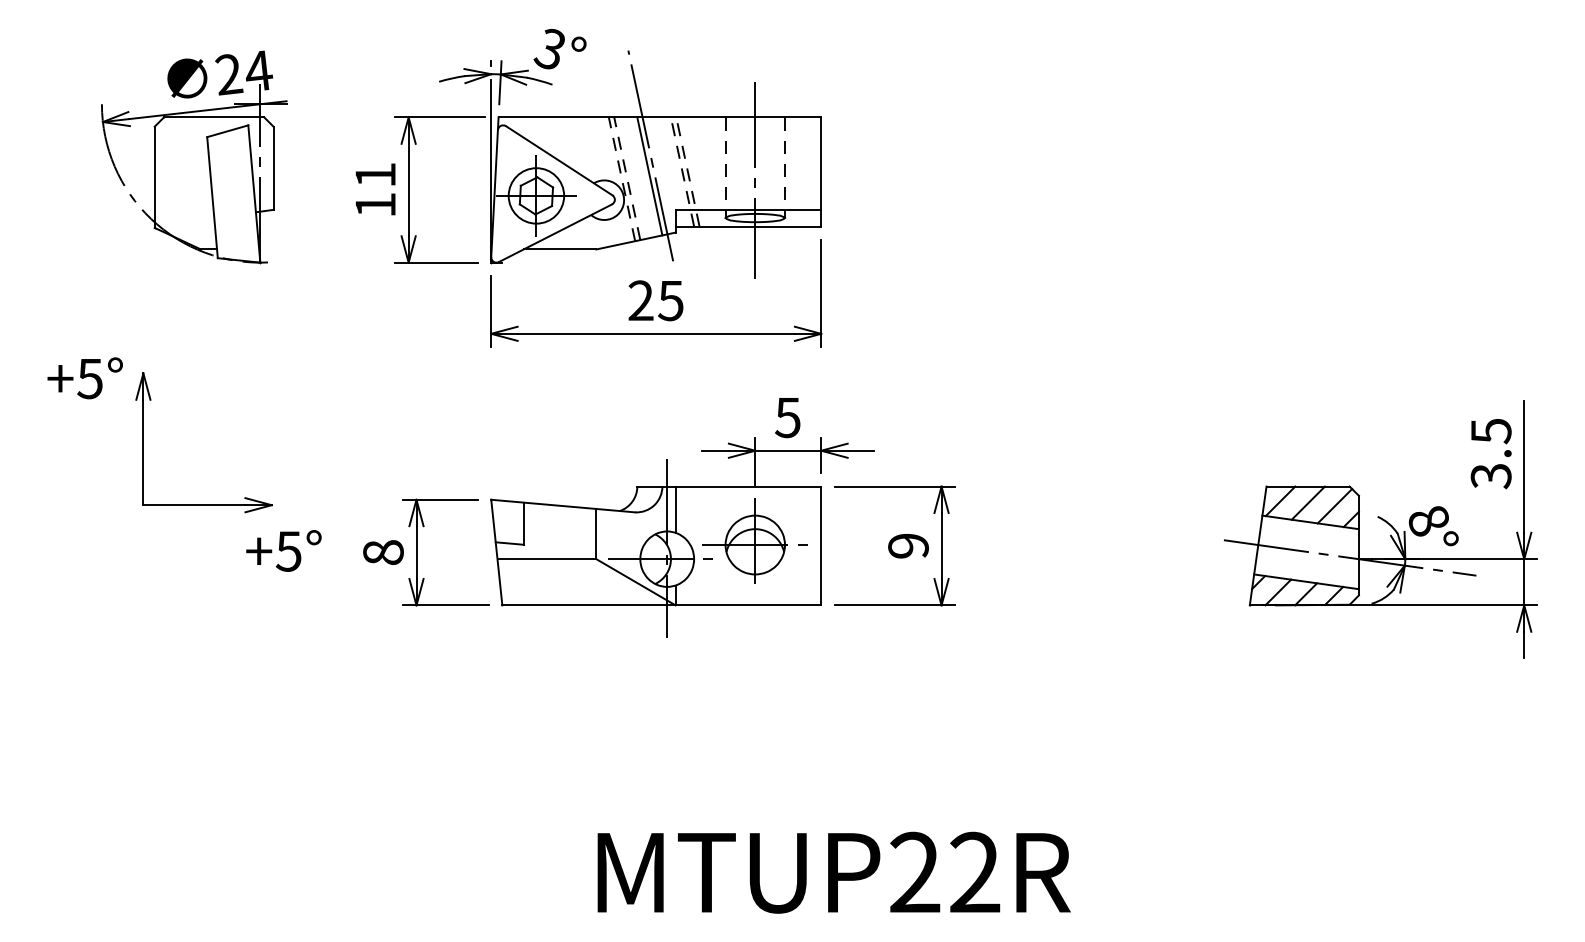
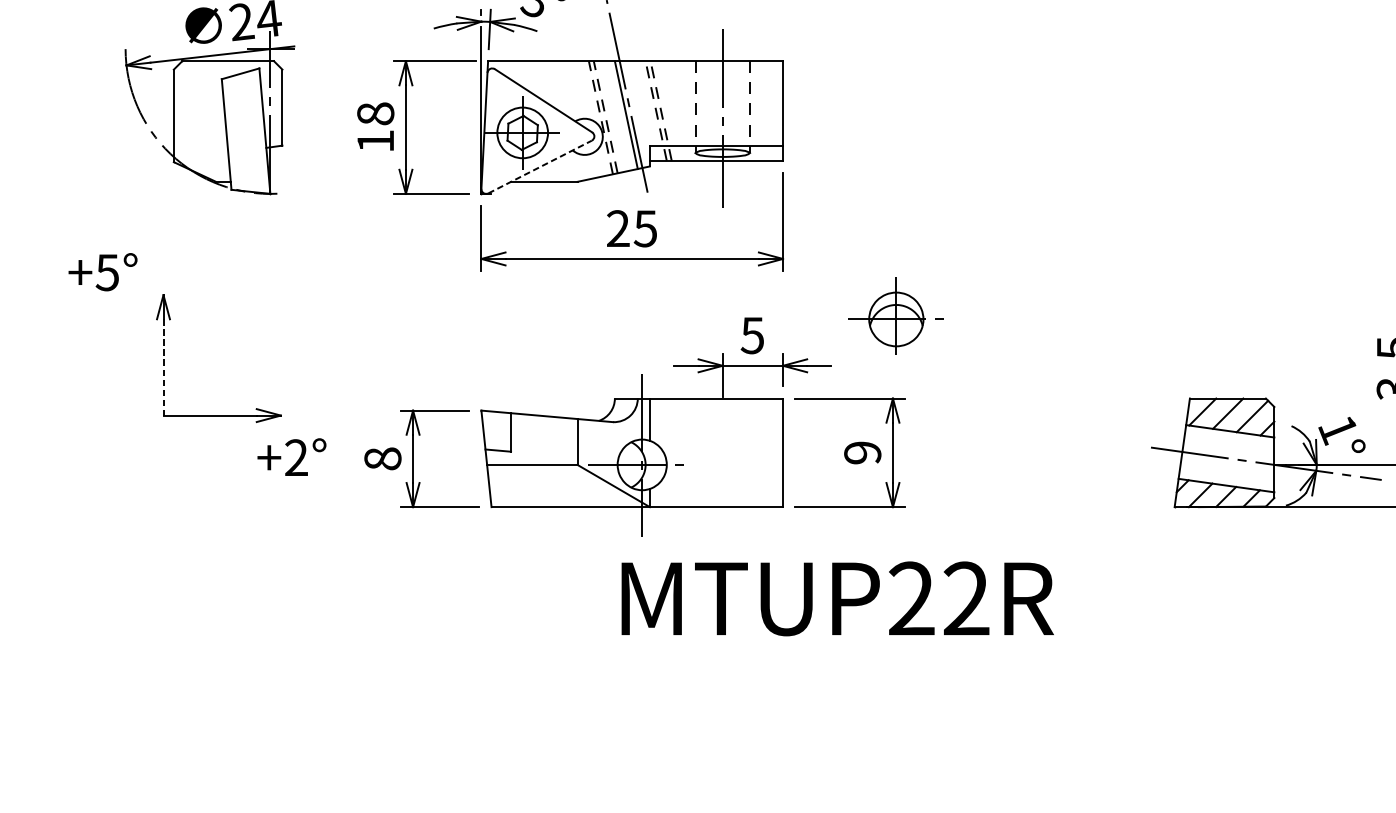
text: (375, 174) -> (375, 113), 11 -> 18
line: (555, 233) -> (540, 167), solid -> dashed
text: (84, 378) -> (102, 272), moved
line: (143, 452) -> (163, 367), solid -> dashed
text: (1427, 522) -> (1337, 431), 8° -> 1°
part: (754, 540) -> (895, 315), moved
text: (288, 551) -> (296, 457), +5° -> +2°
text: (833, 872) -> (837, 598), moved

